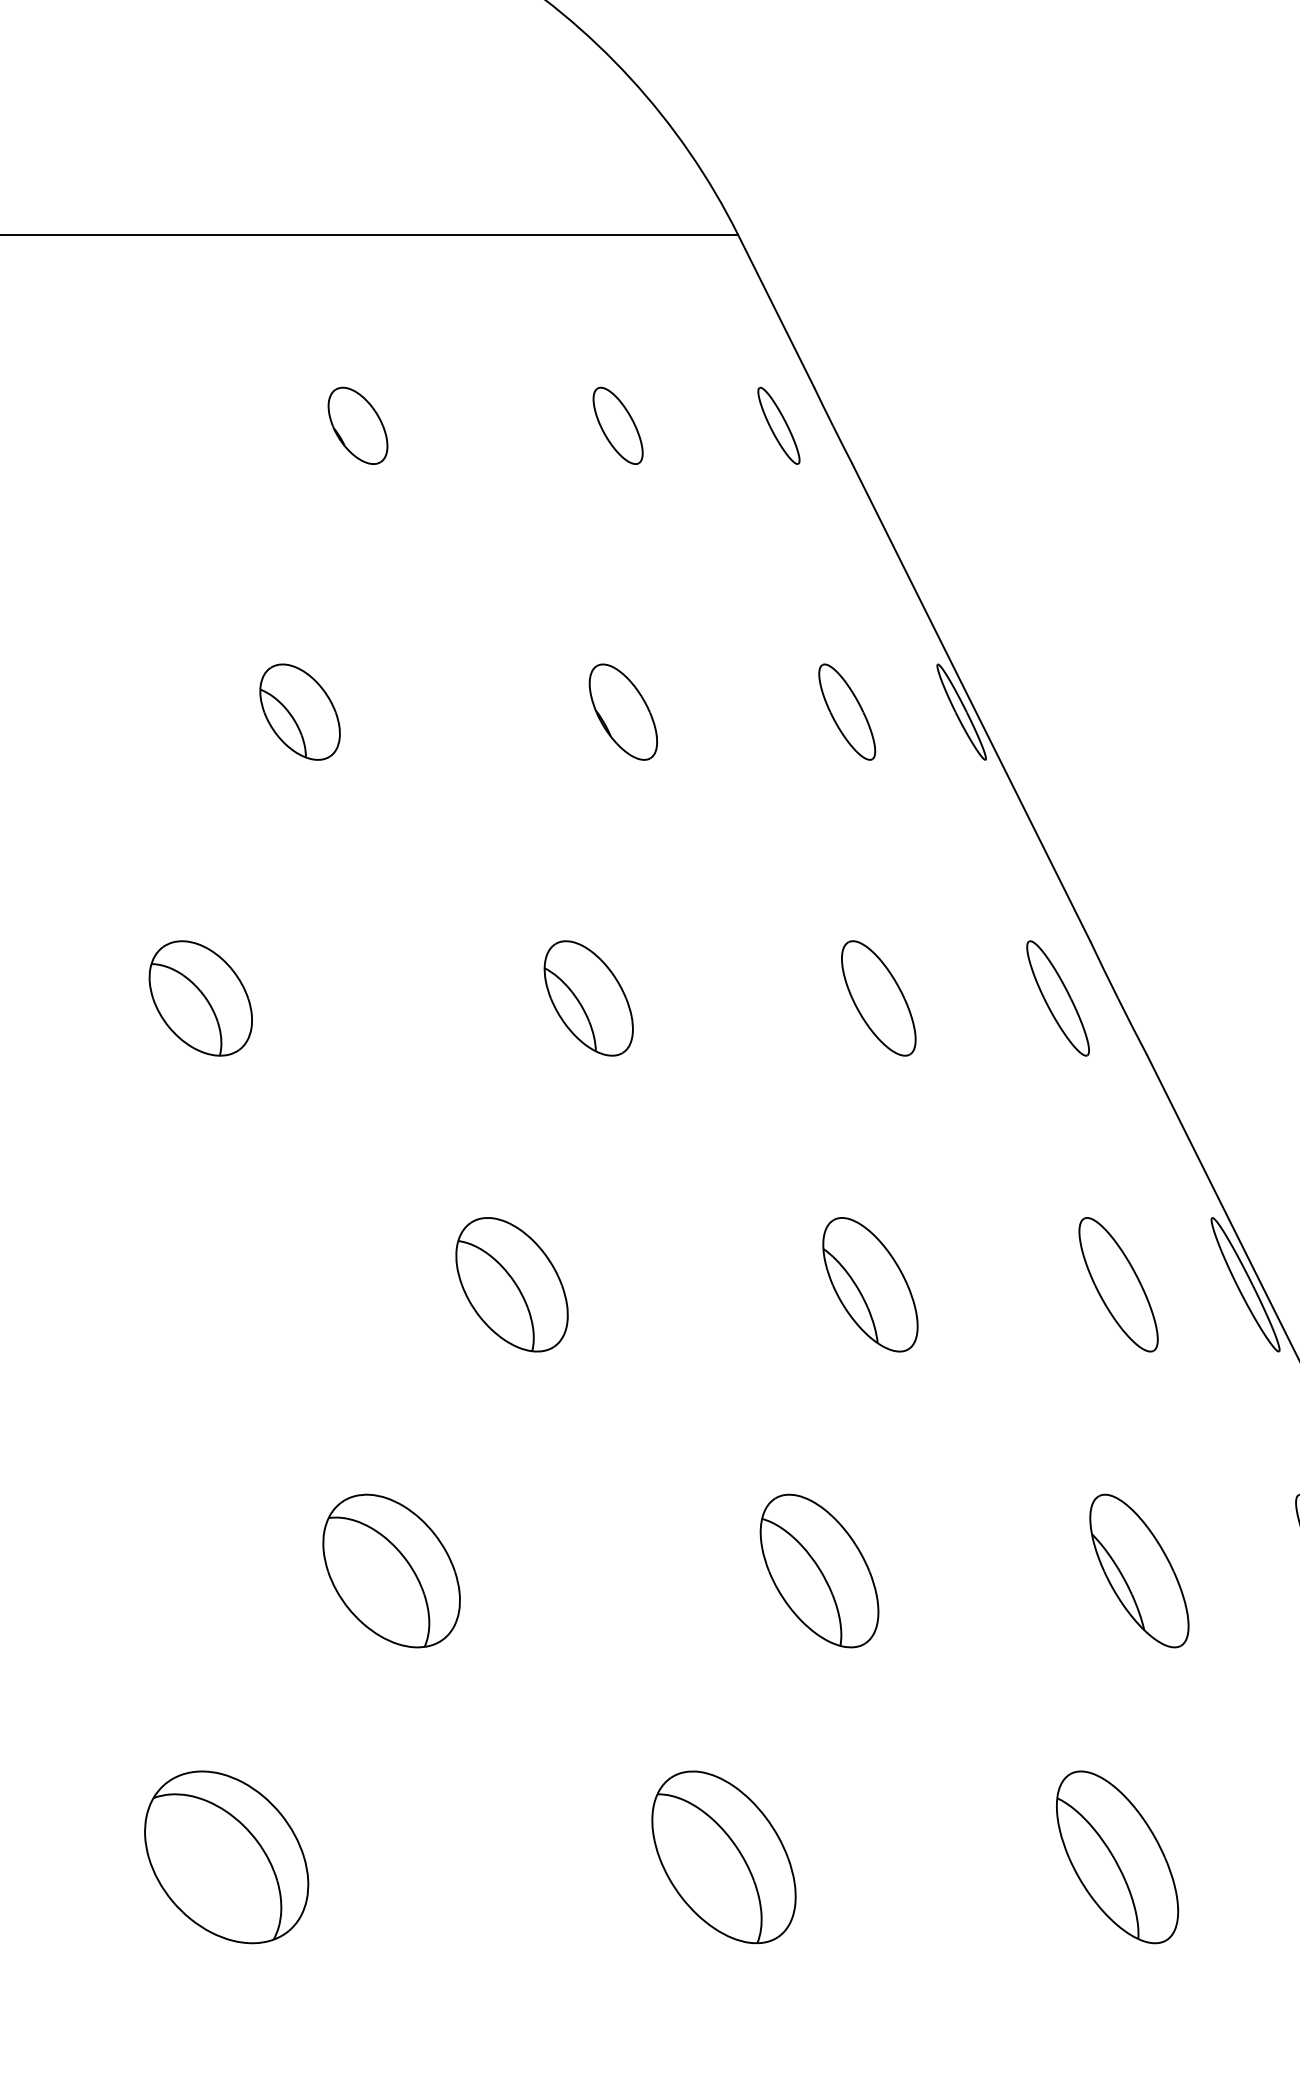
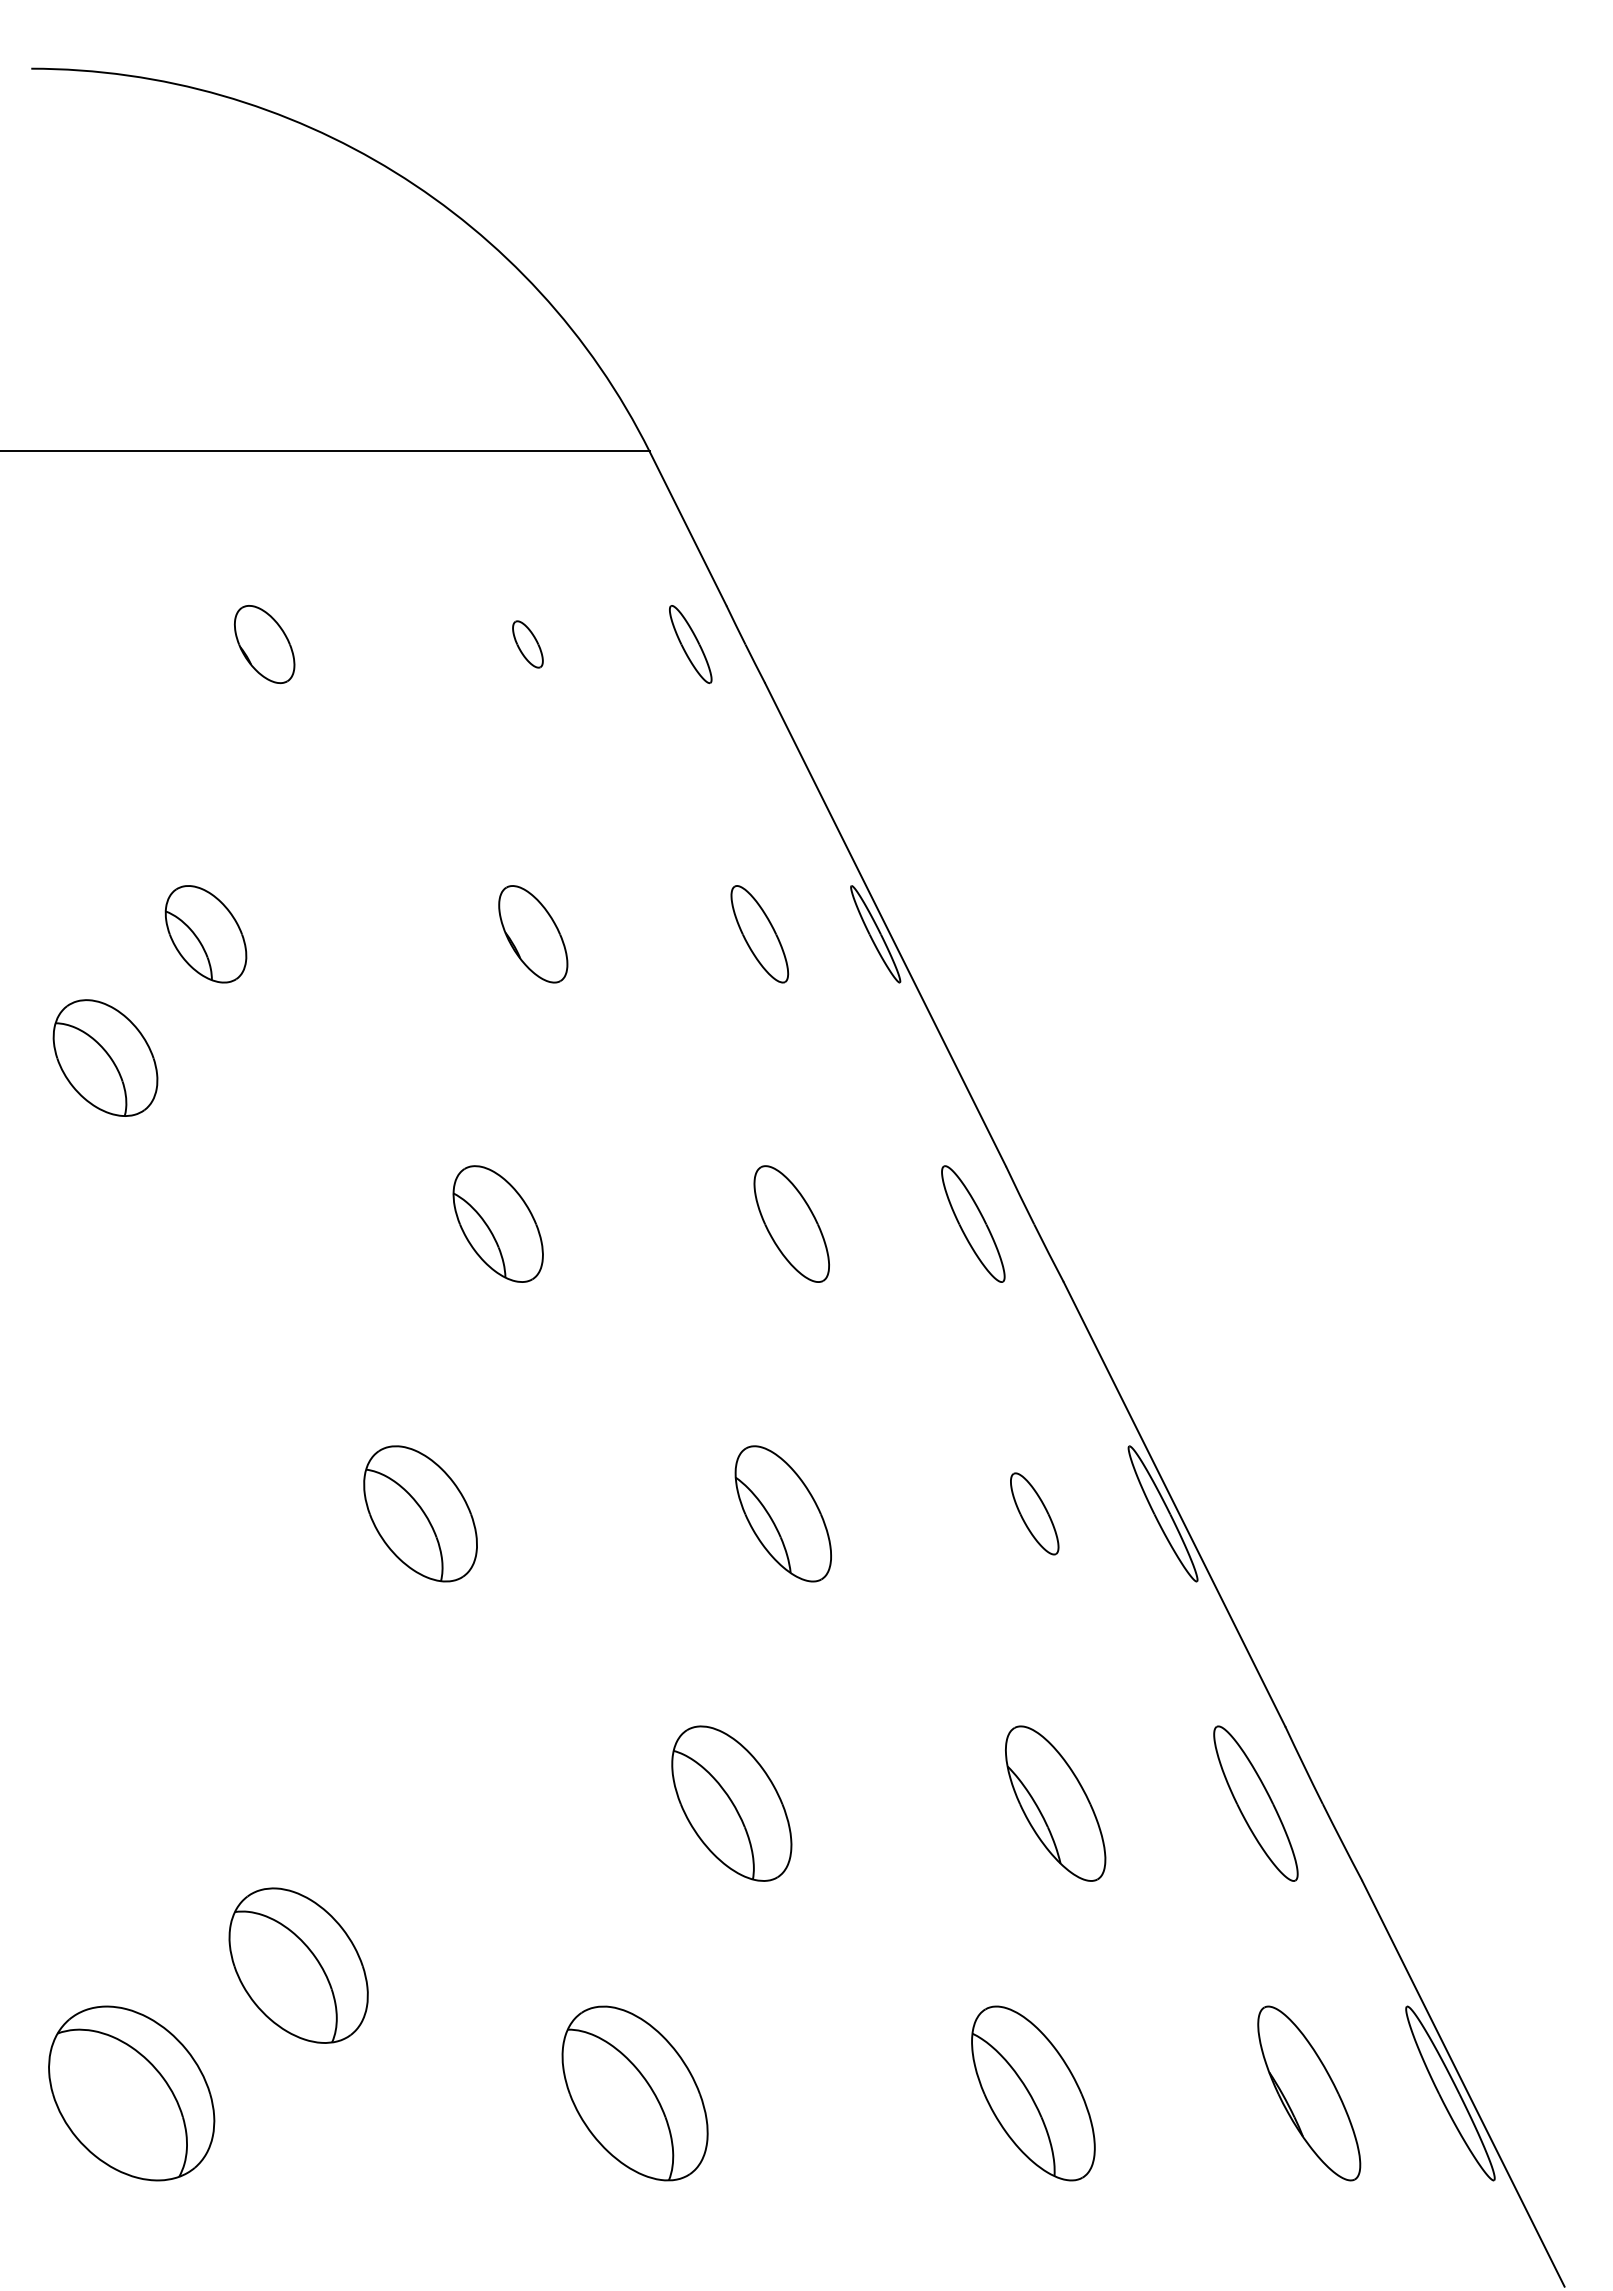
part: (617, 425) -> (527, 644), size x0.6
part: (200, 997) -> (105, 1057), moved
part: (1118, 1284) -> (1034, 1513), size x0.6
part: (391, 1570) -> (298, 1965), moved

